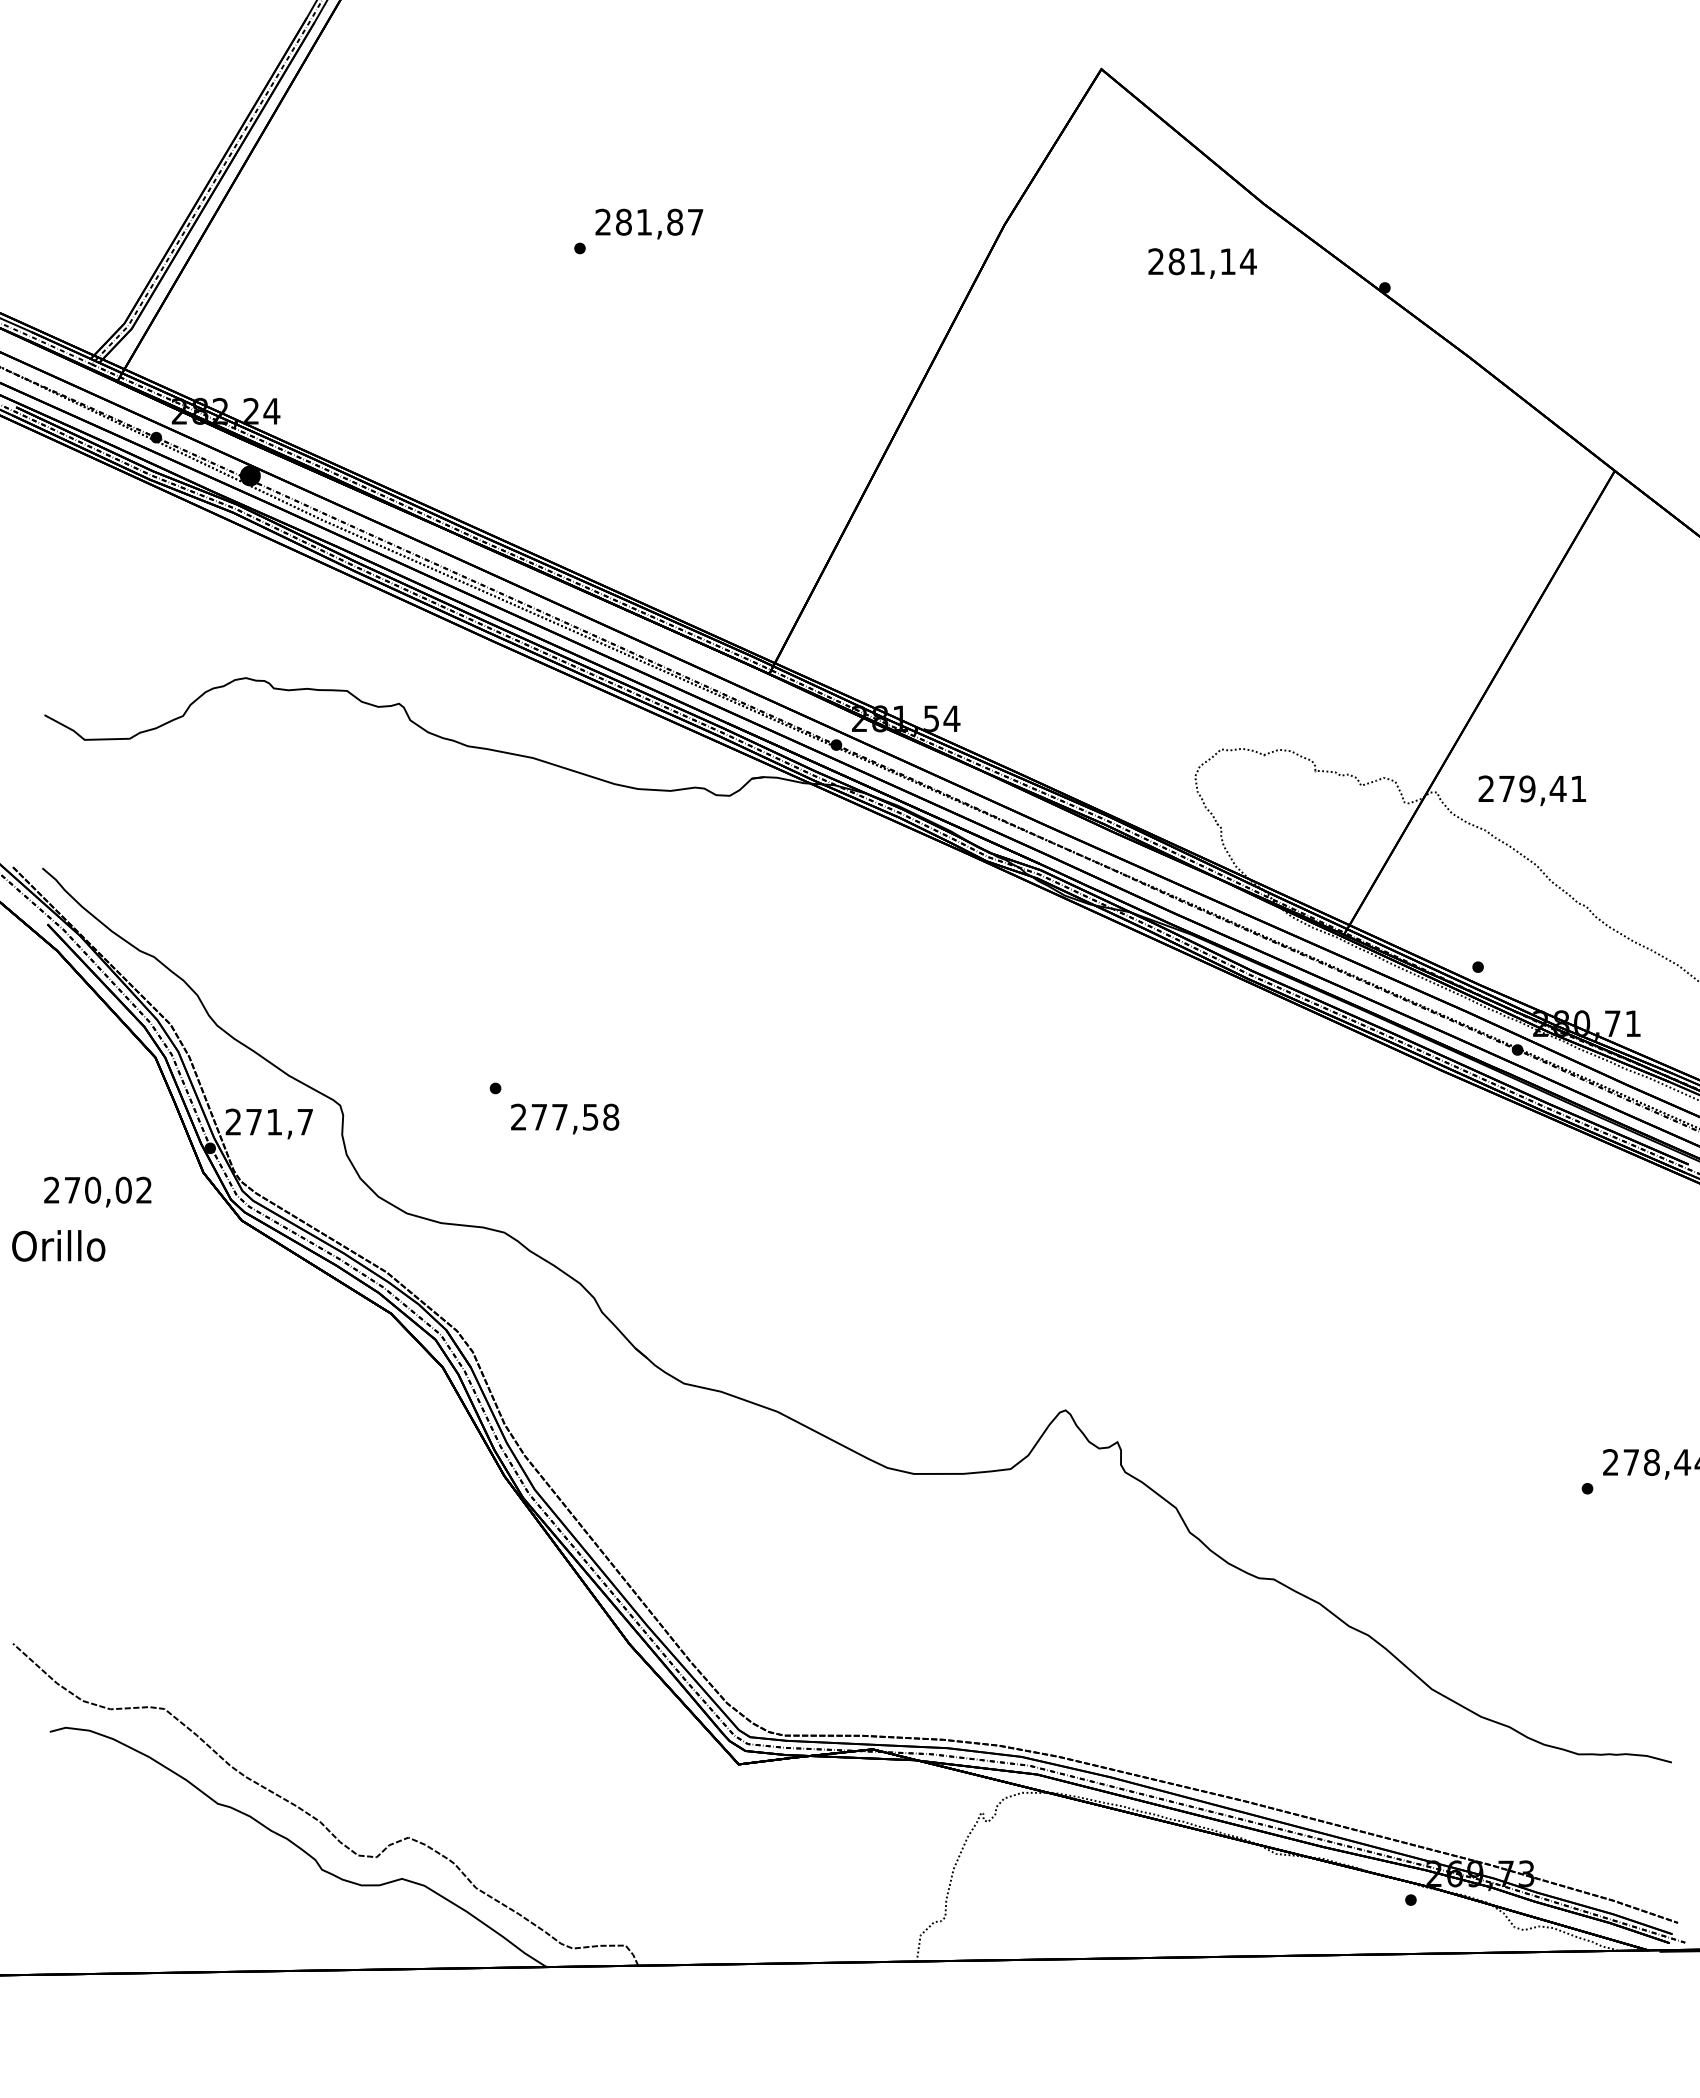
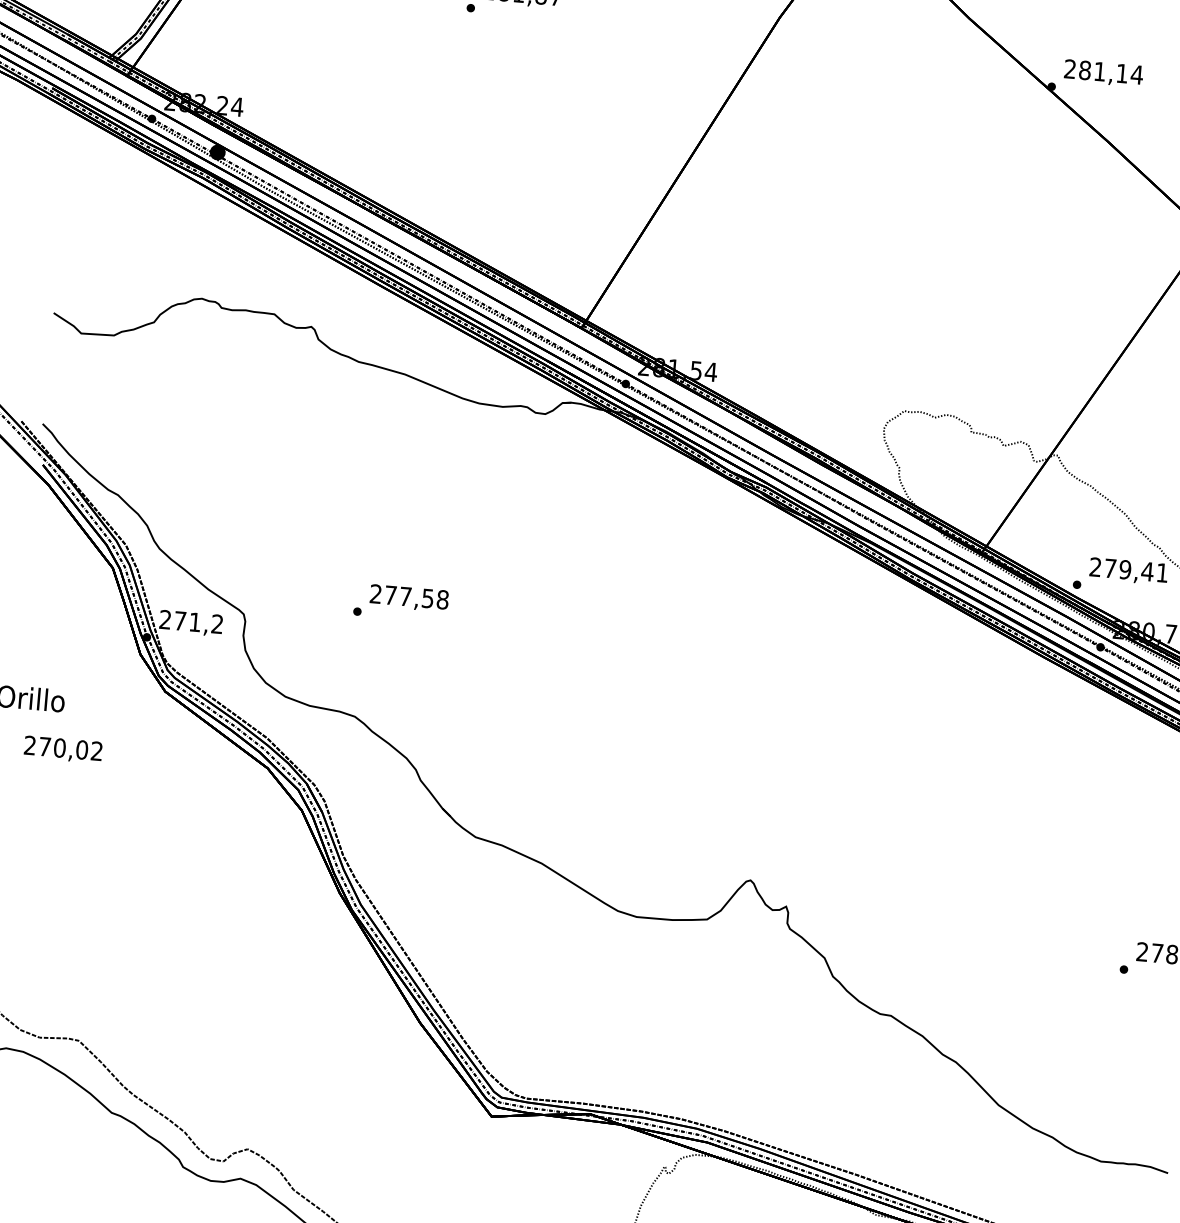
text: (1202, 263) -> (1103, 73), moved
text: (1531, 790) -> (1128, 571), moved
text: (565, 1118) -> (409, 597), moved
text: (304, 1121) -> (216, 623), 271,7 -> 271,2
text: (97, 1191) -> (63, 749), moved

